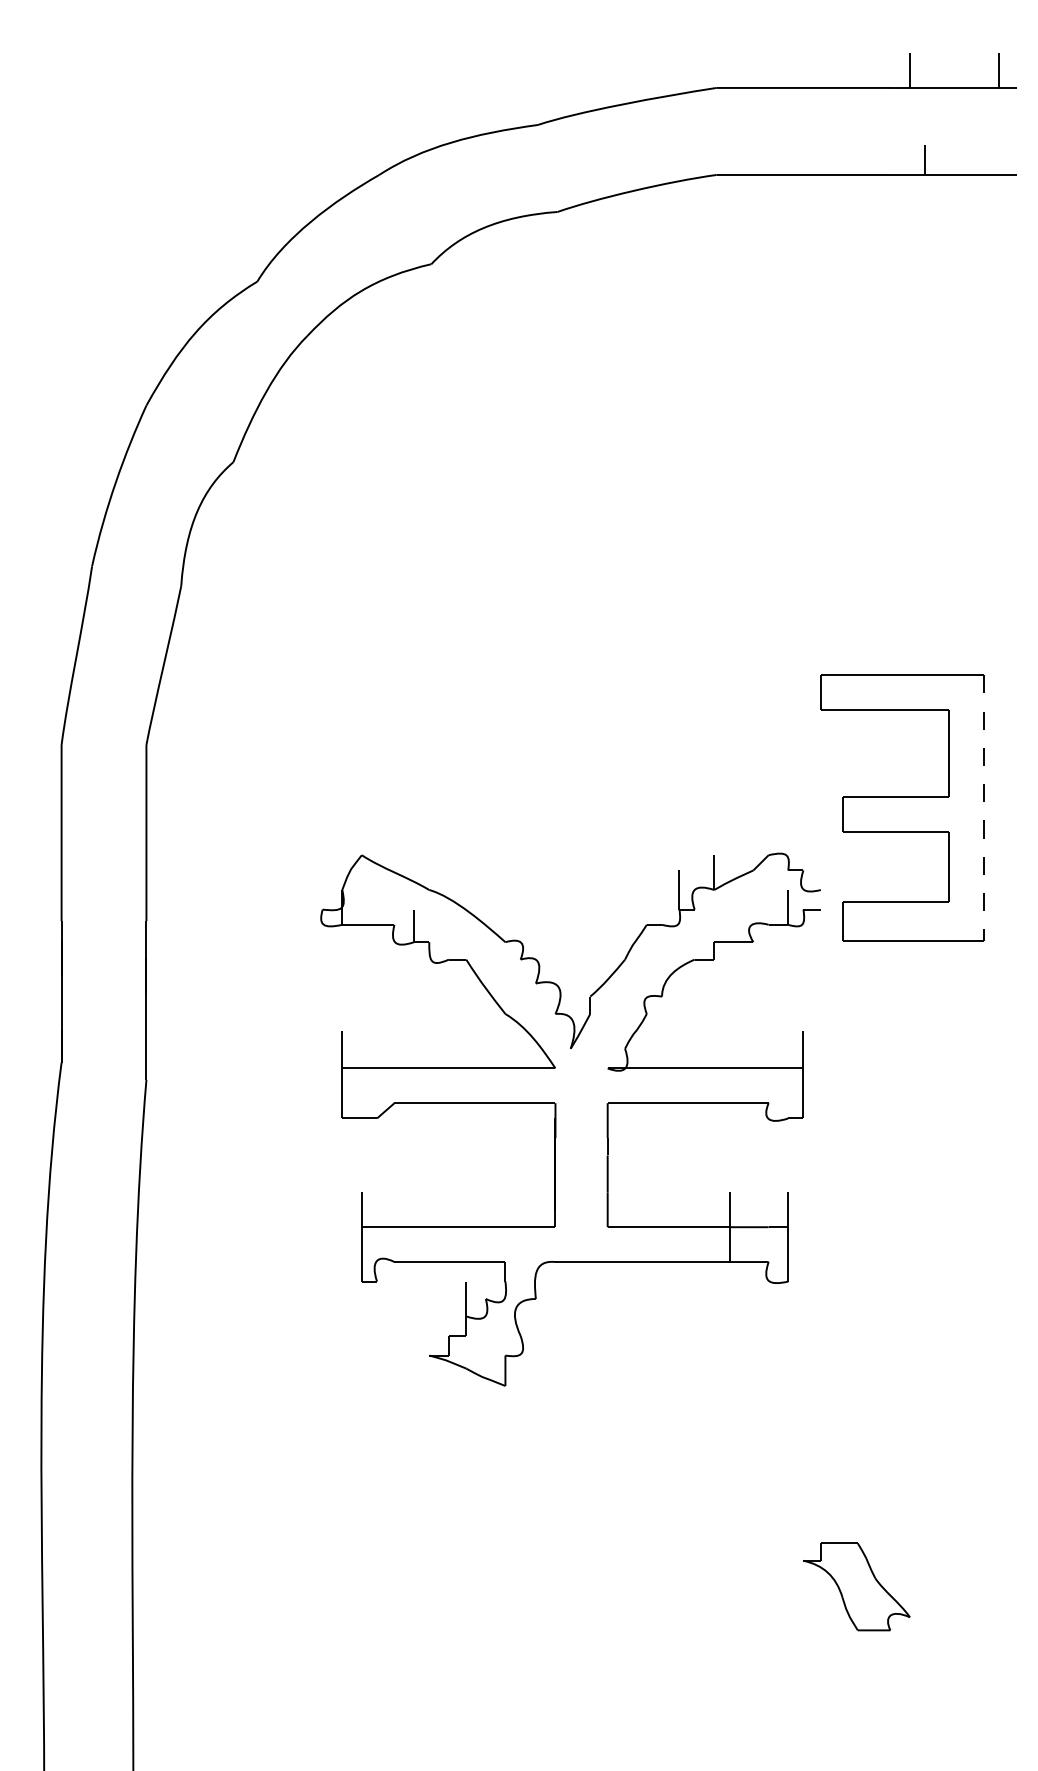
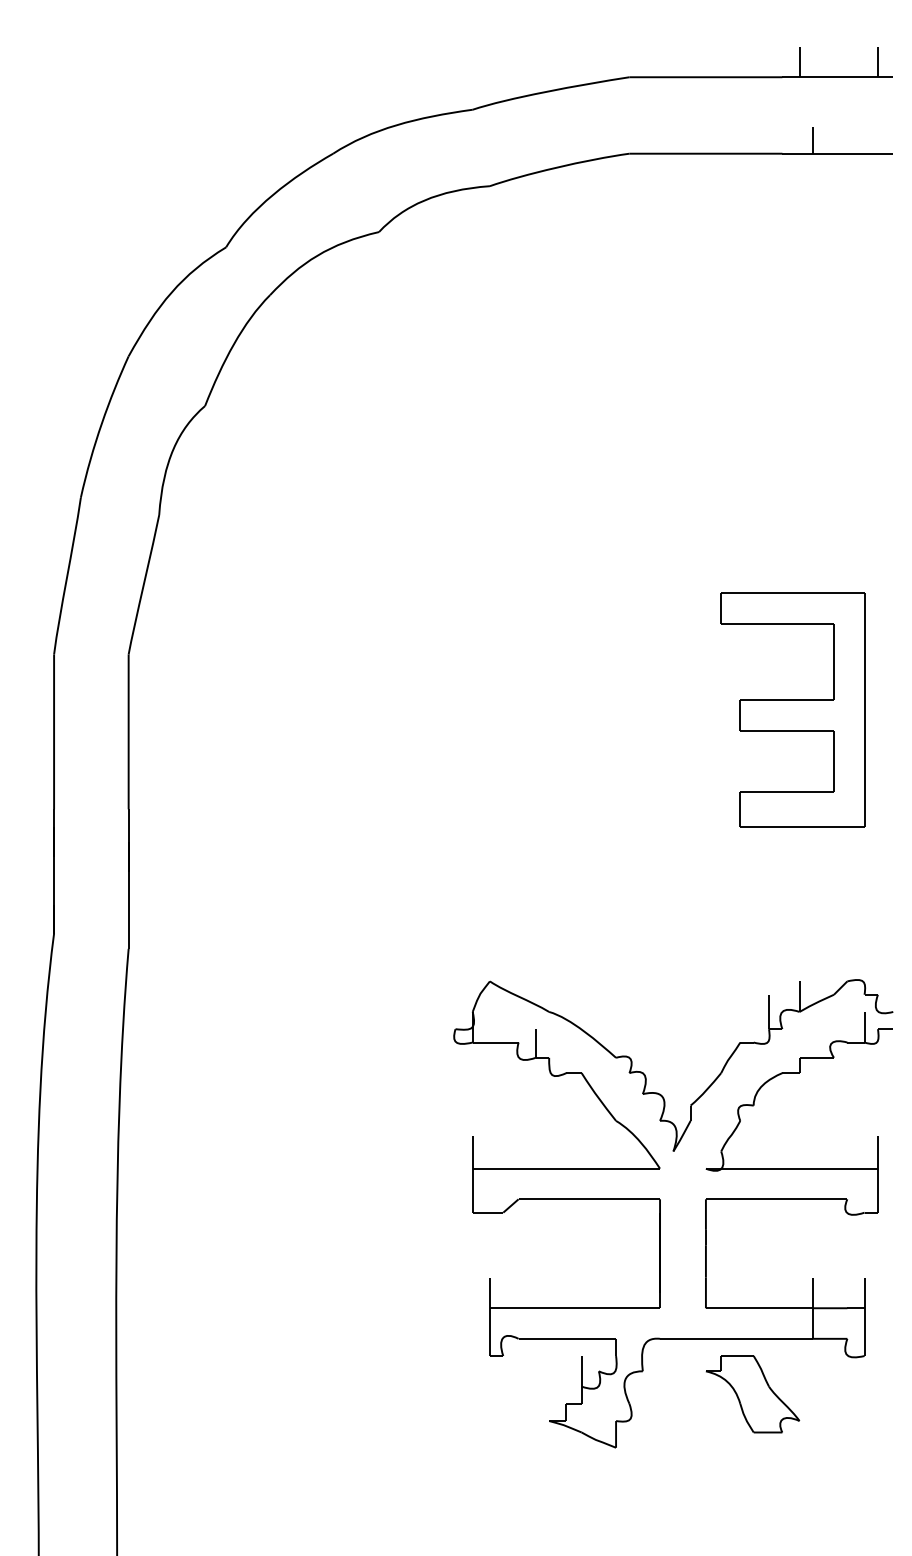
line: (983, 807) -> (864, 709), dashed -> solid
part: (555, 1119) -> (660, 1213), moved

